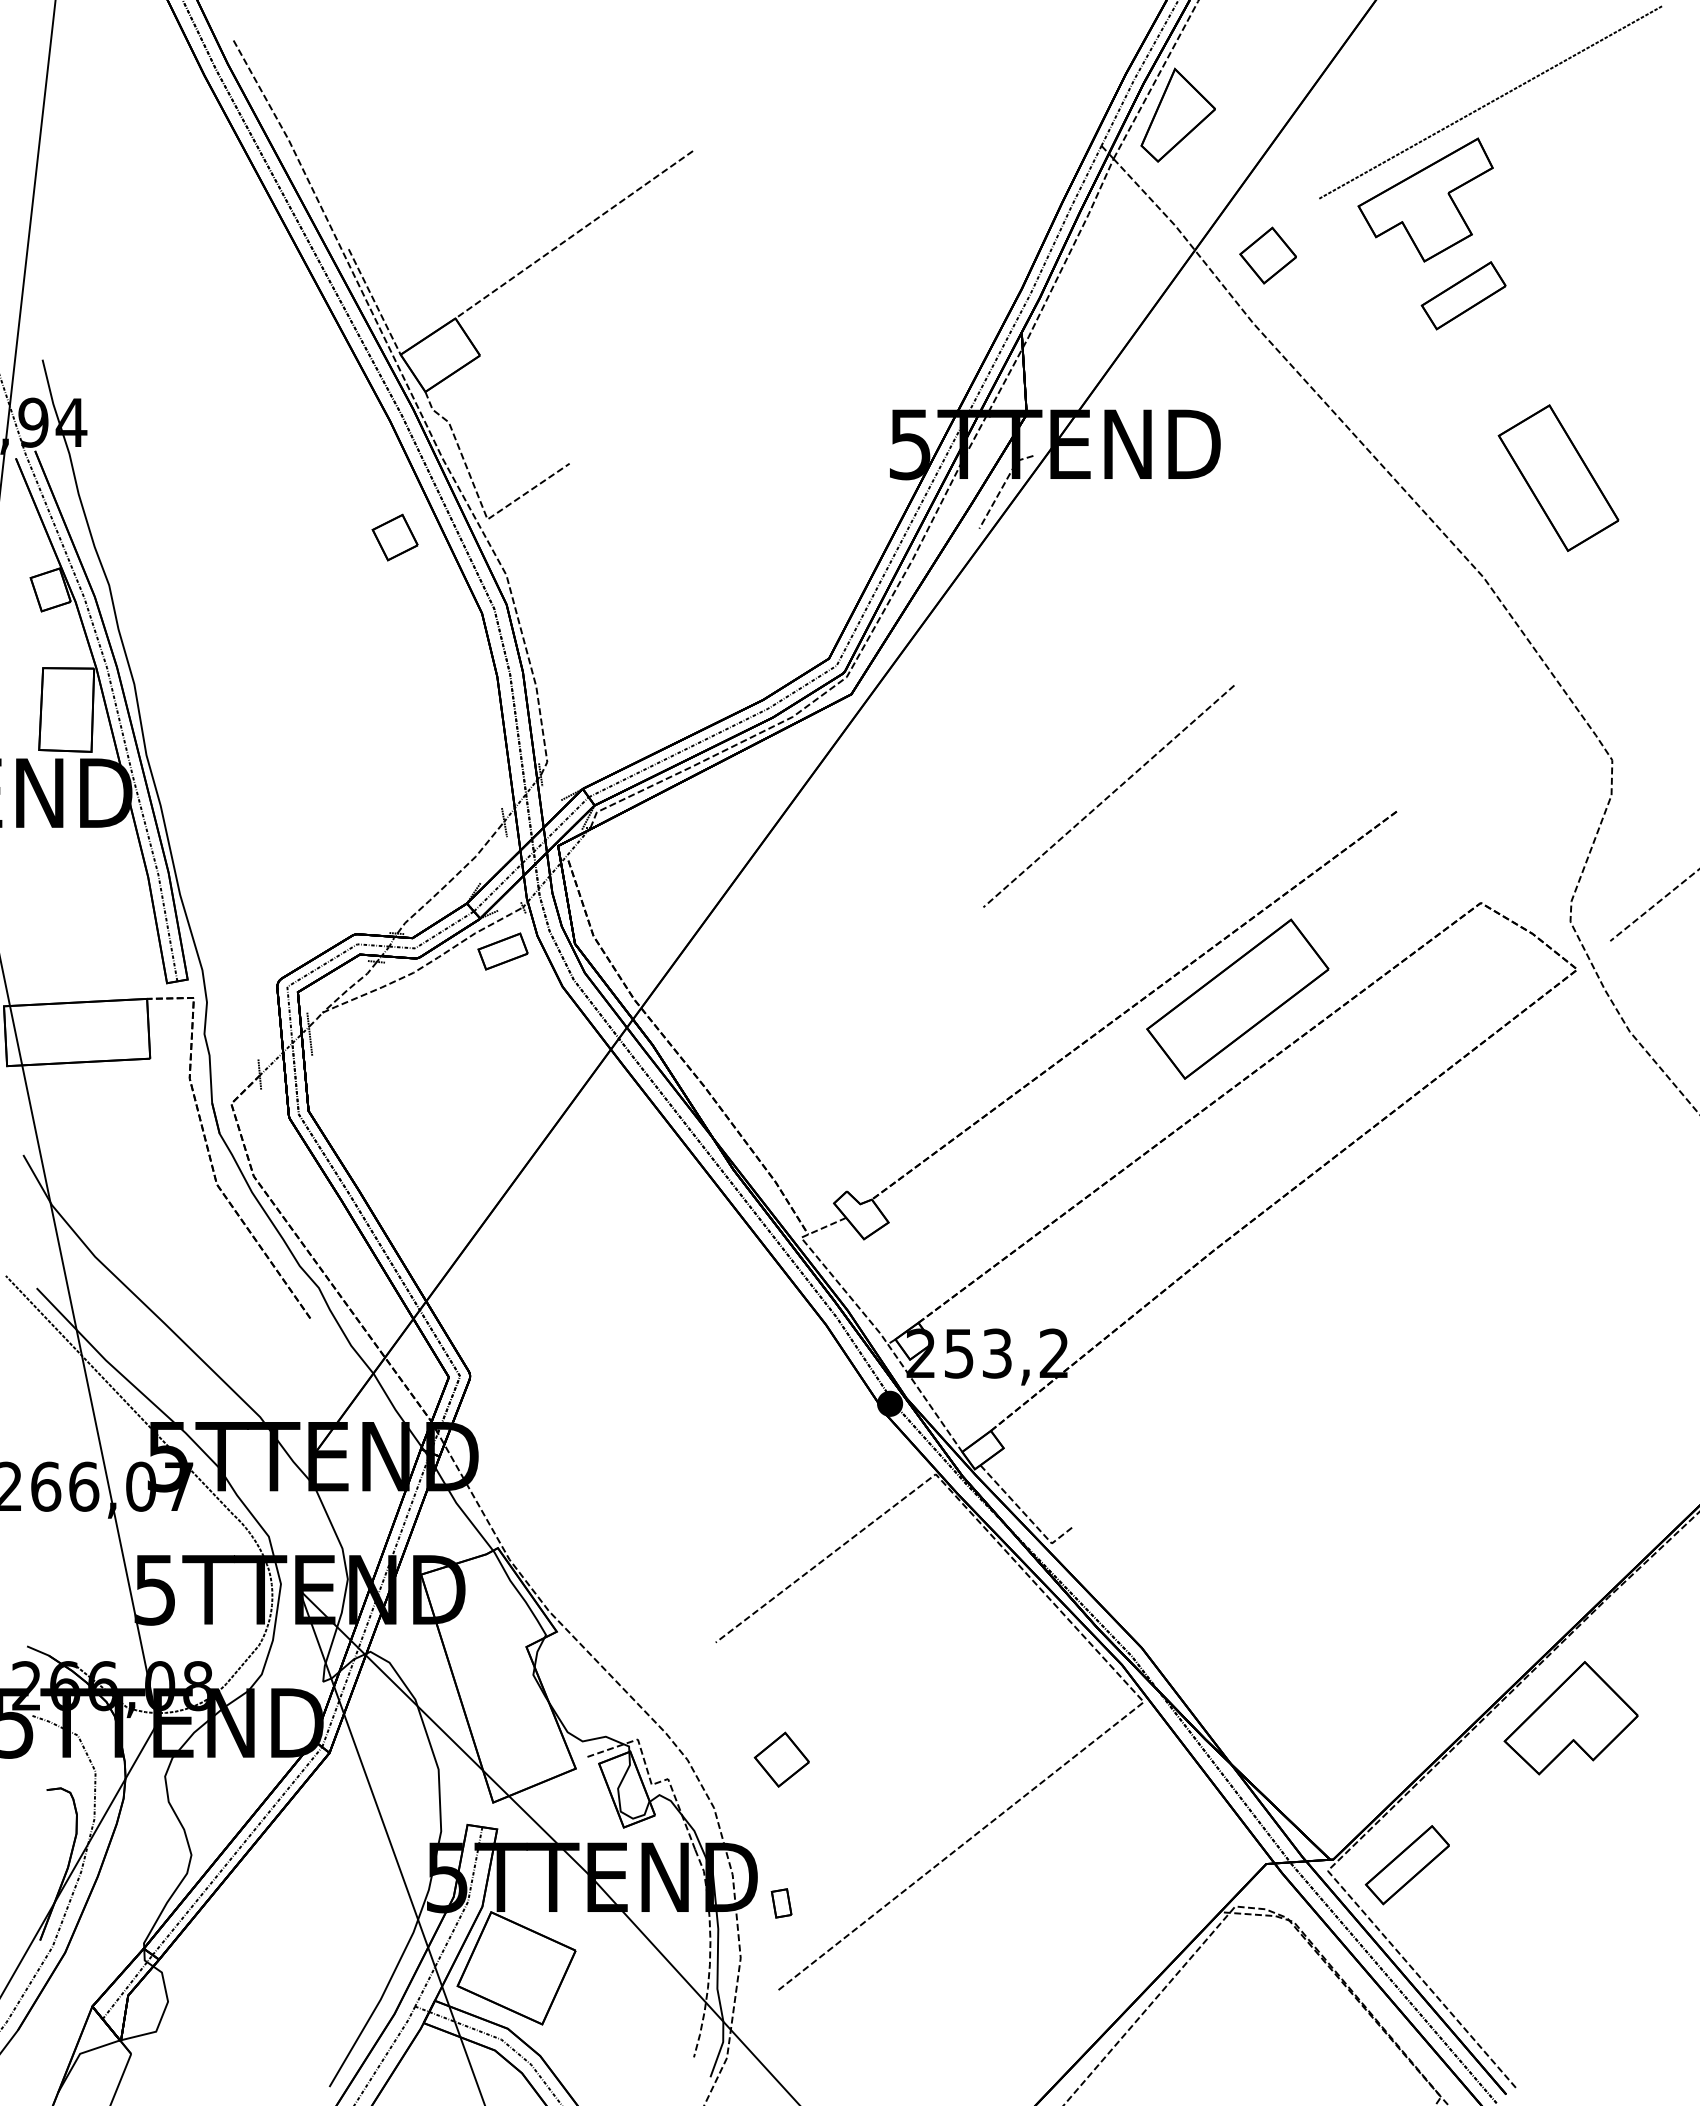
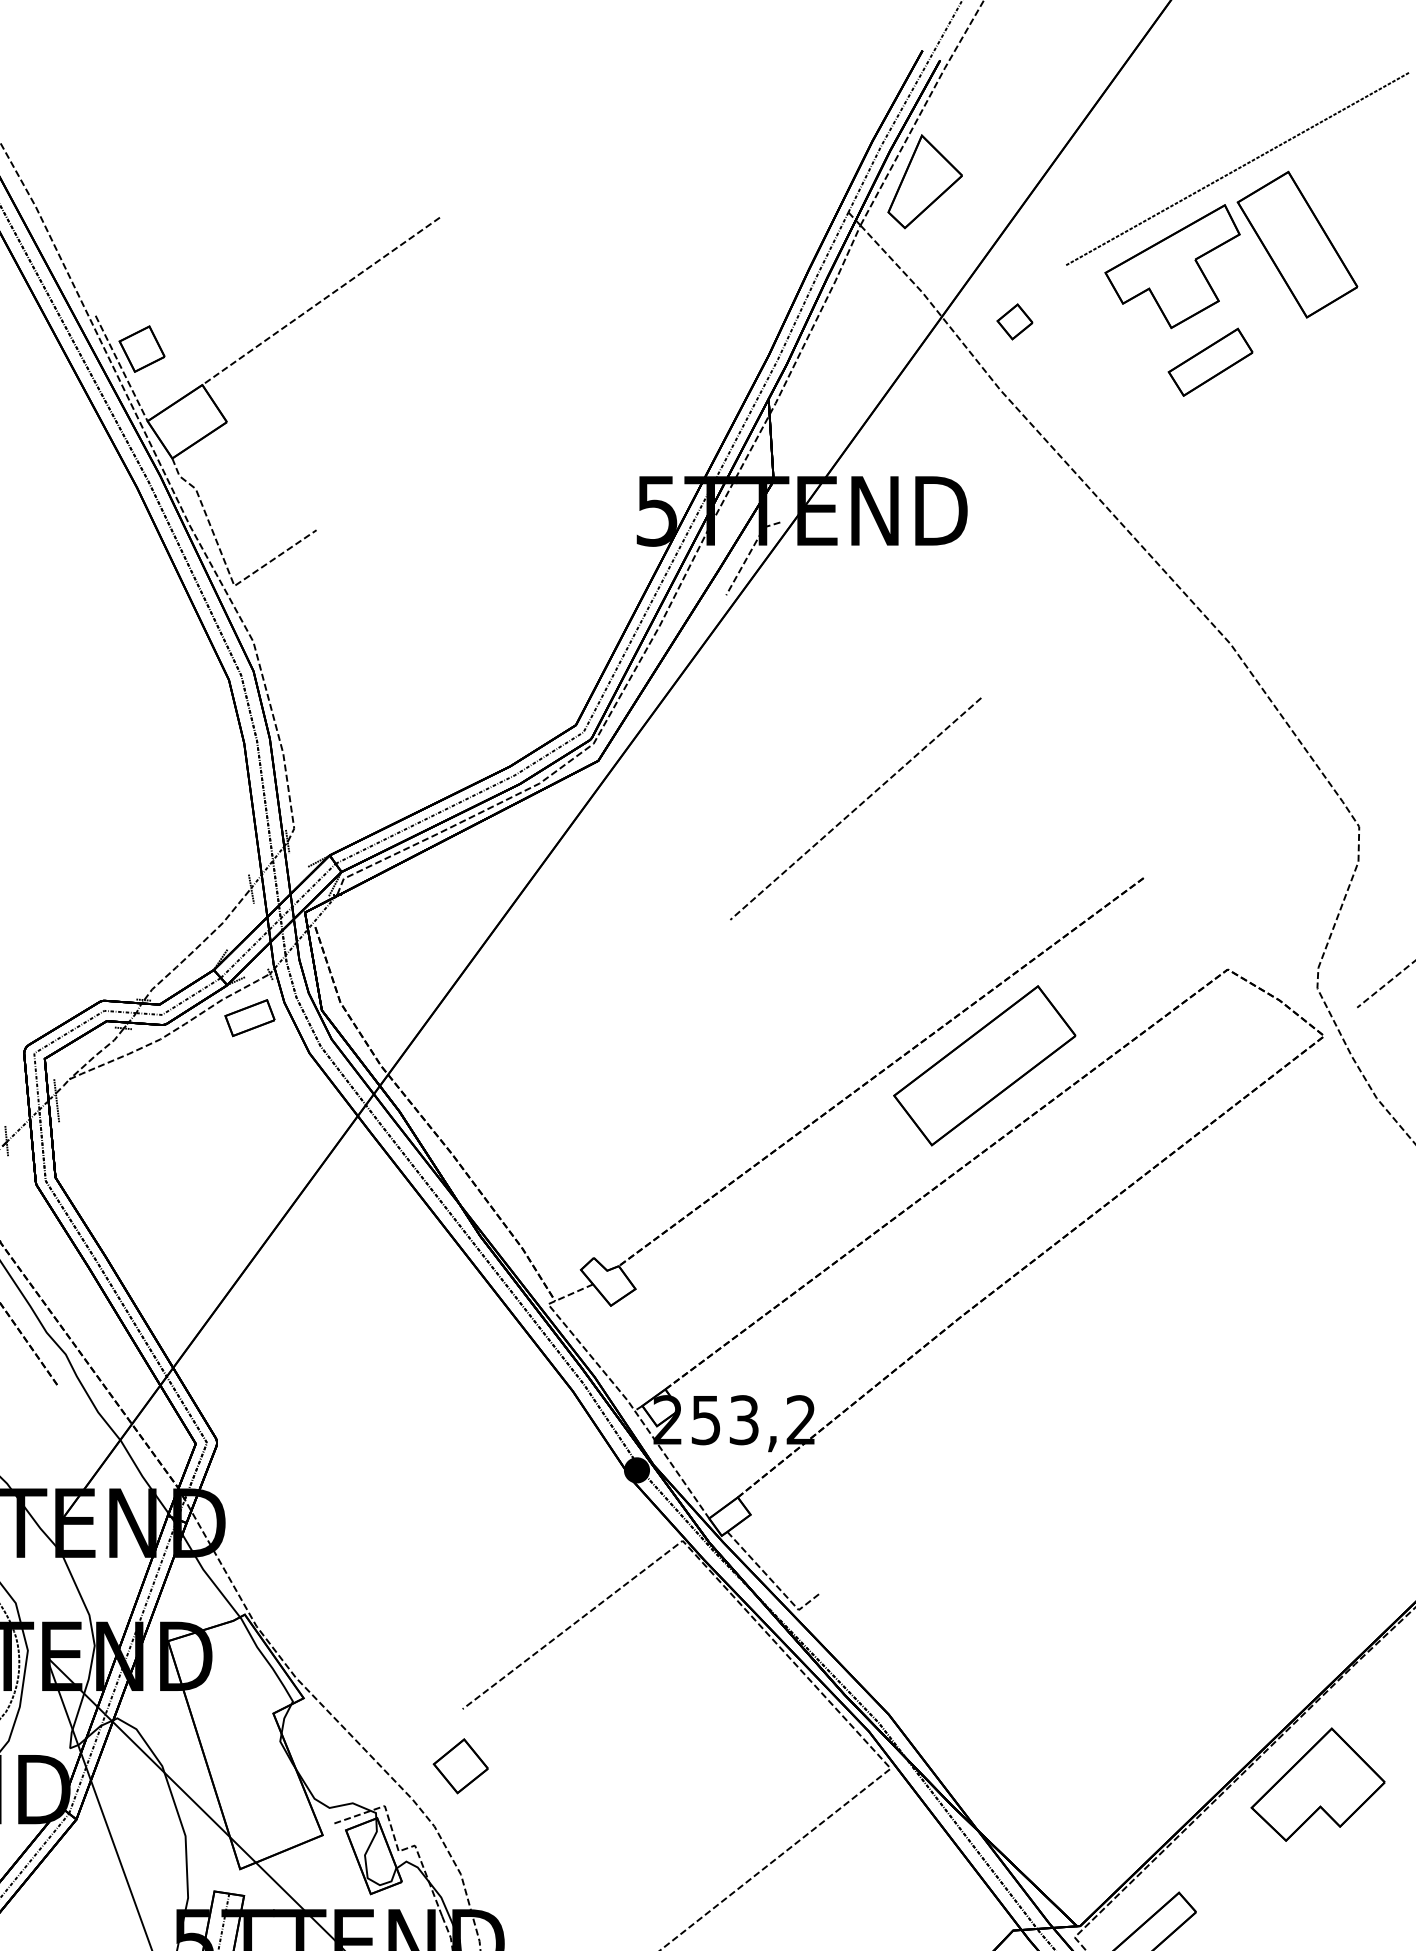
part: (1267, 254) -> (1014, 321), size x0.62
part: (1558, 477) -> (1297, 244), moved
part: (394, 537) -> (141, 349), moved
line: (1108, 796) -> (855, 809), moved
part: (781, 1759) -> (460, 1766), moved

